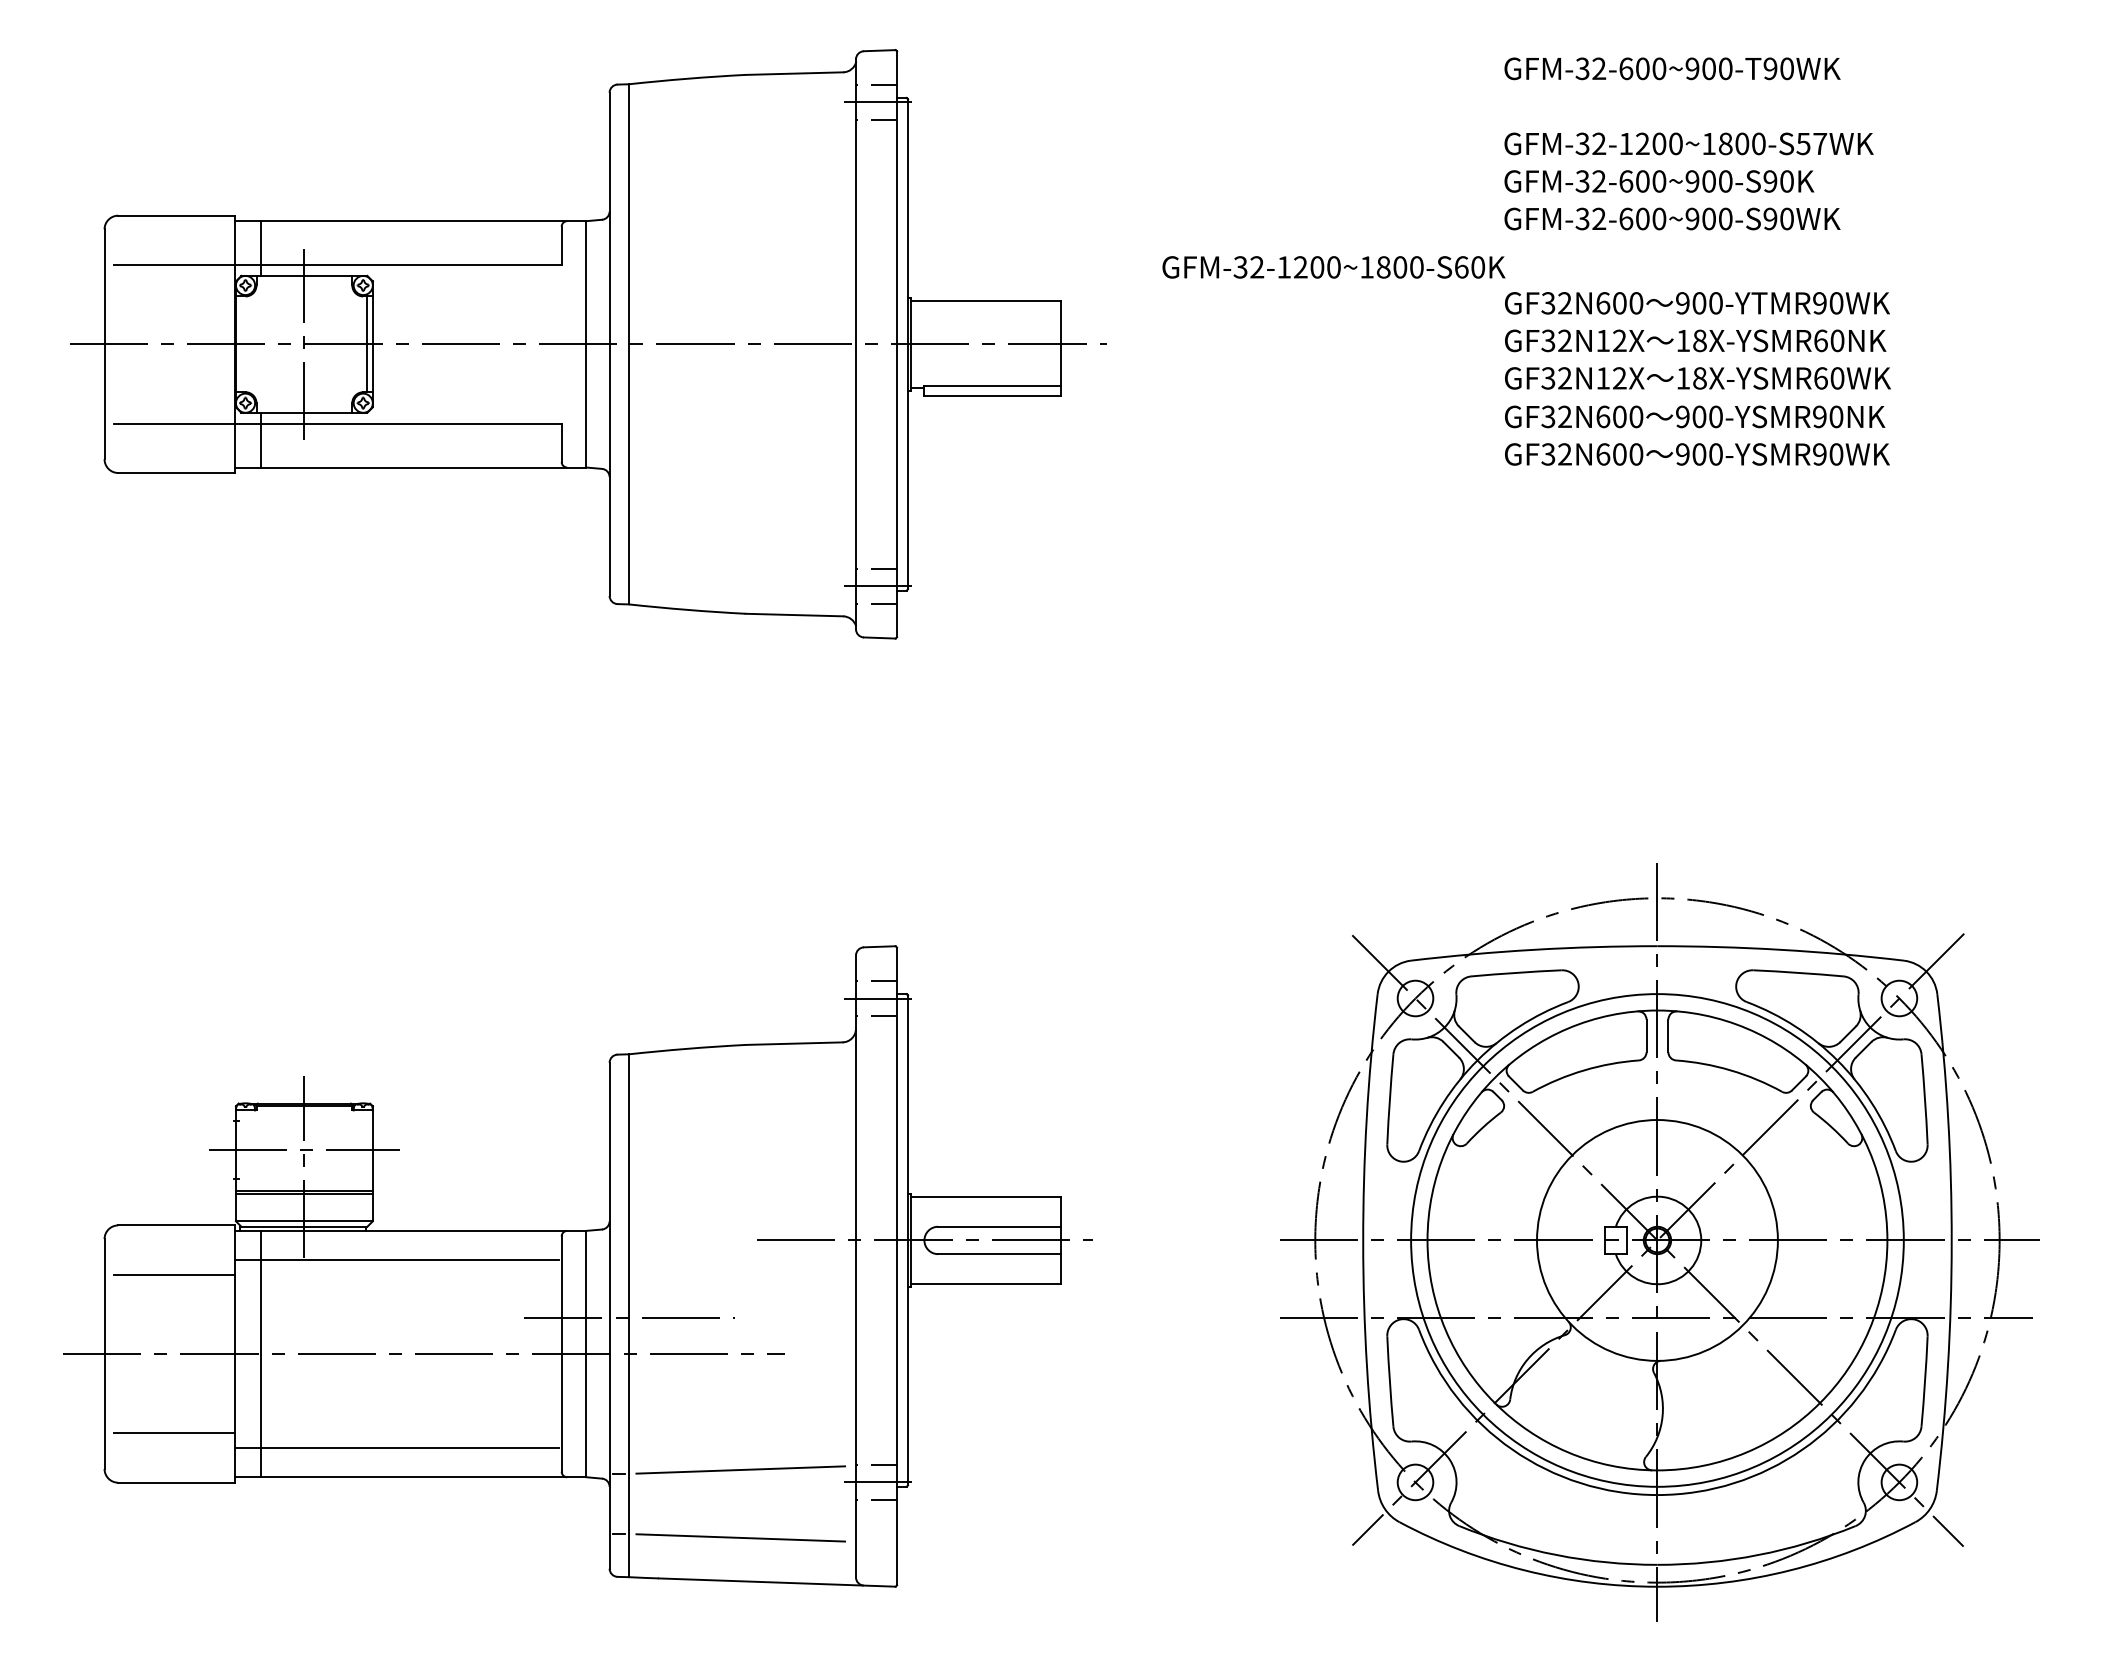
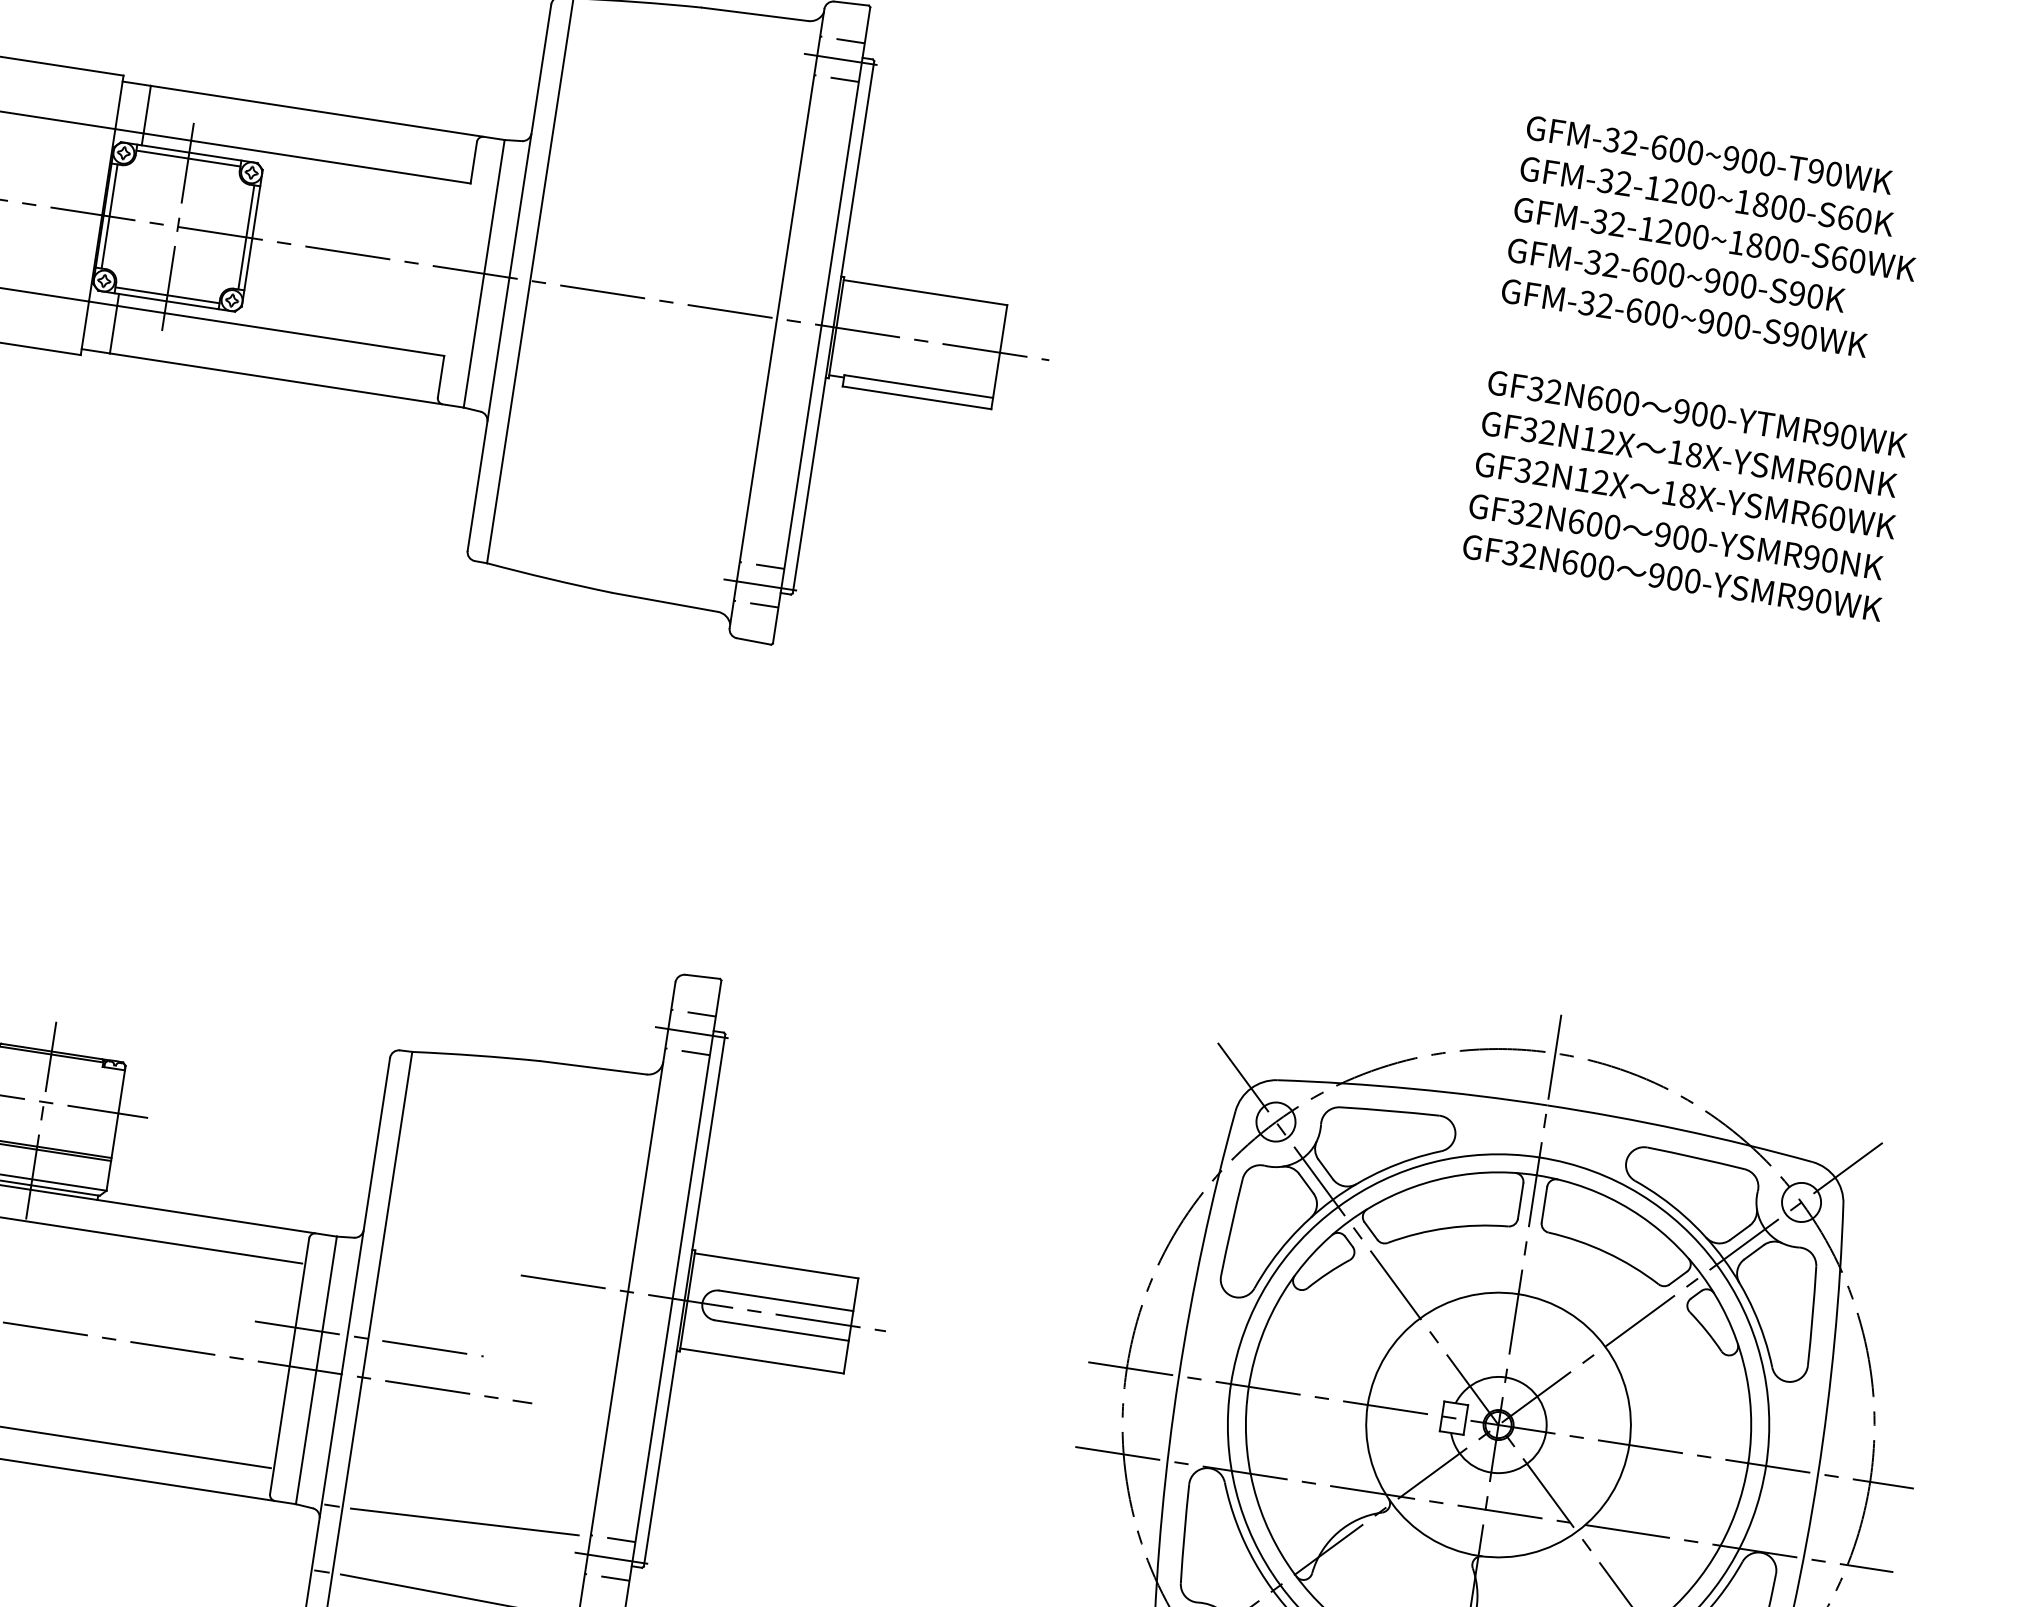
text: (1811, 143) -> (1848, 259), GFM-32-1200~1800-S57WK -> GFM-32-1200~1800-S60WK
text: (1333, 267) -> (1706, 196), moved
line: (304, 281) -> (188, 158), added
line: (241, 344) -> (109, 216), added
line: (304, 407) -> (167, 295), added

